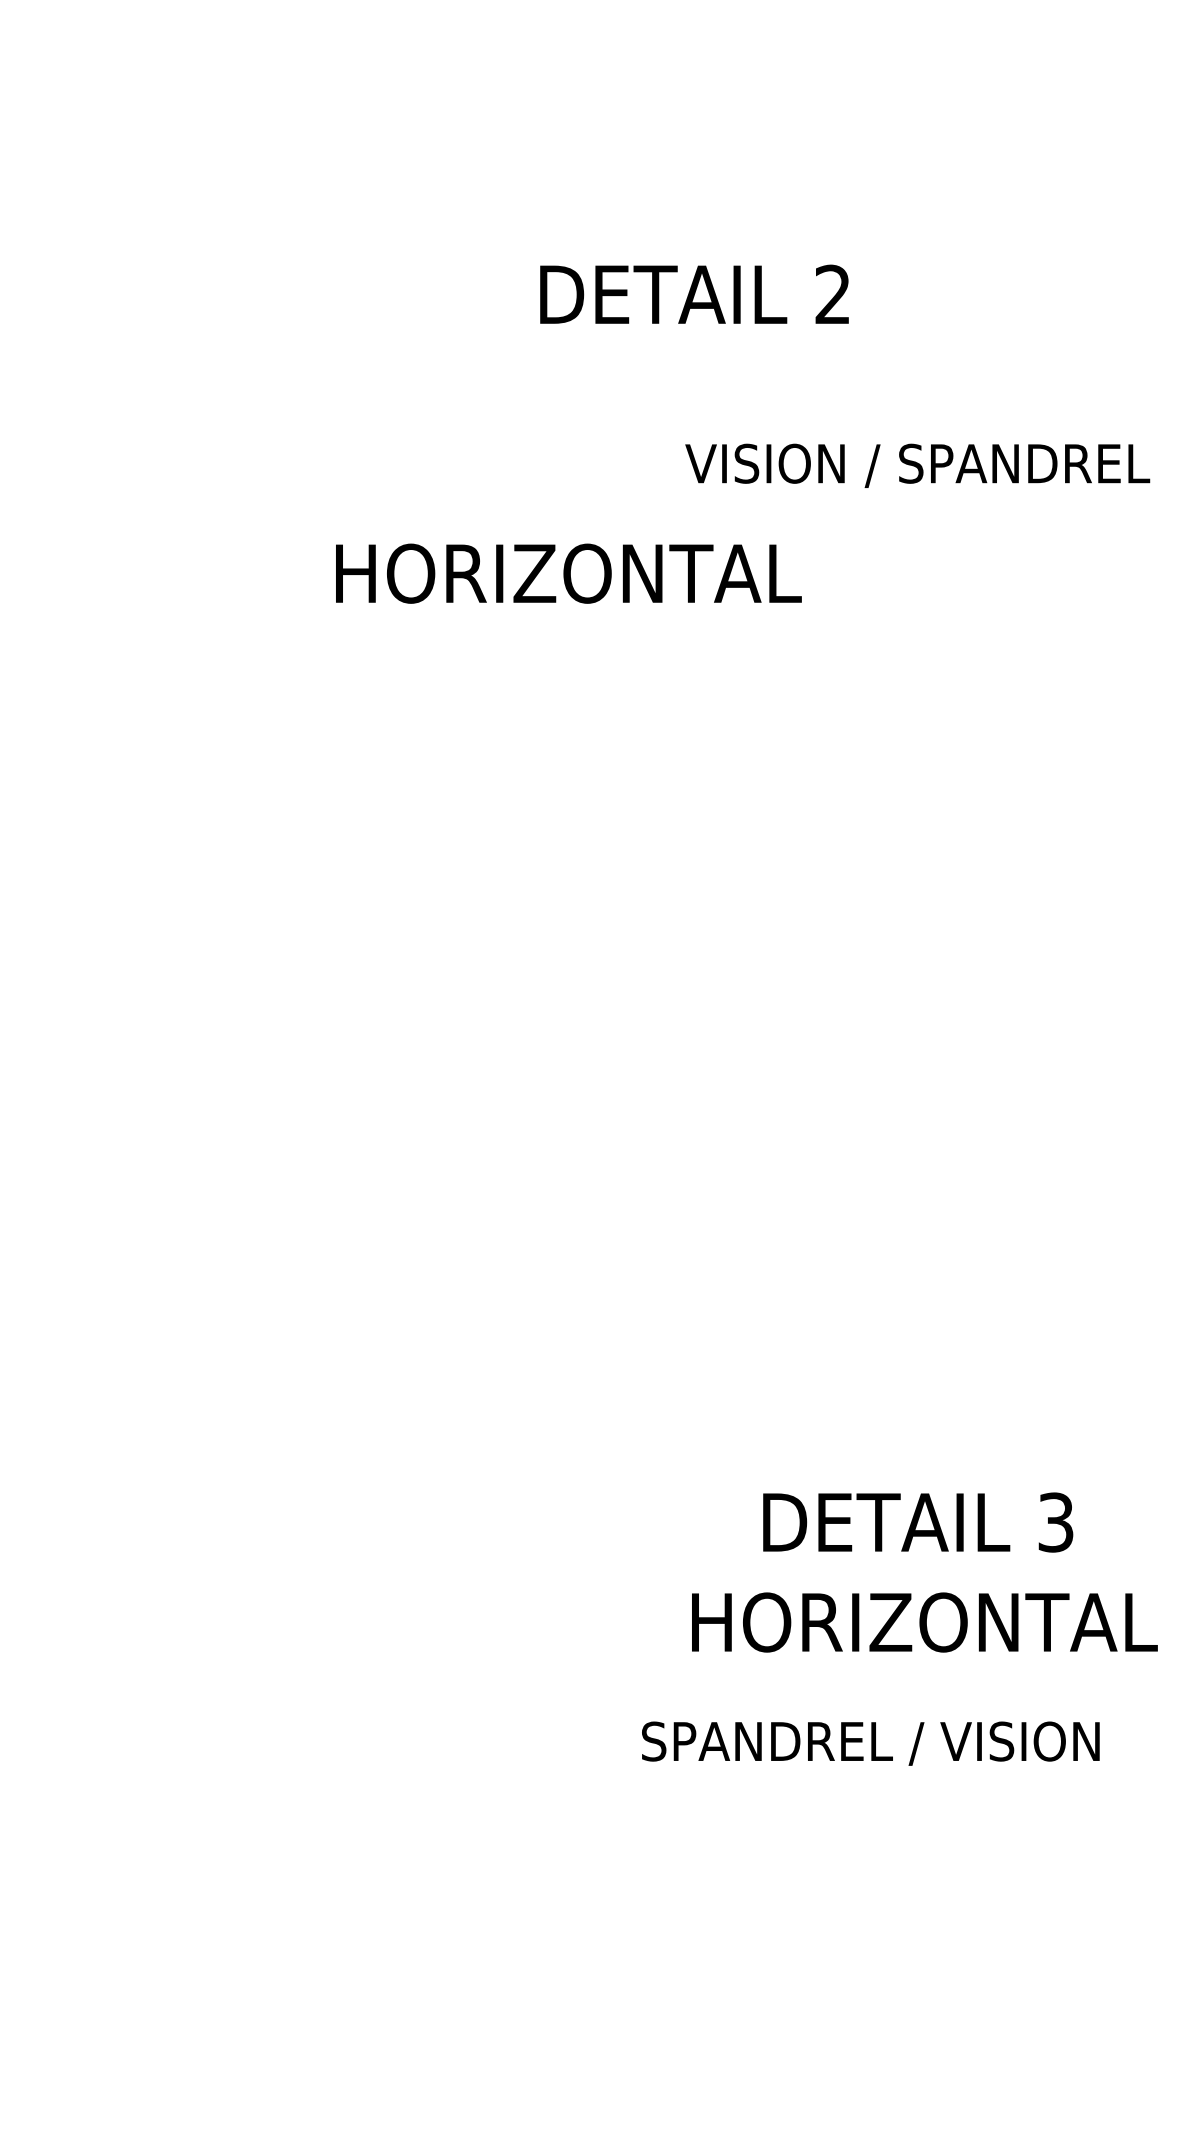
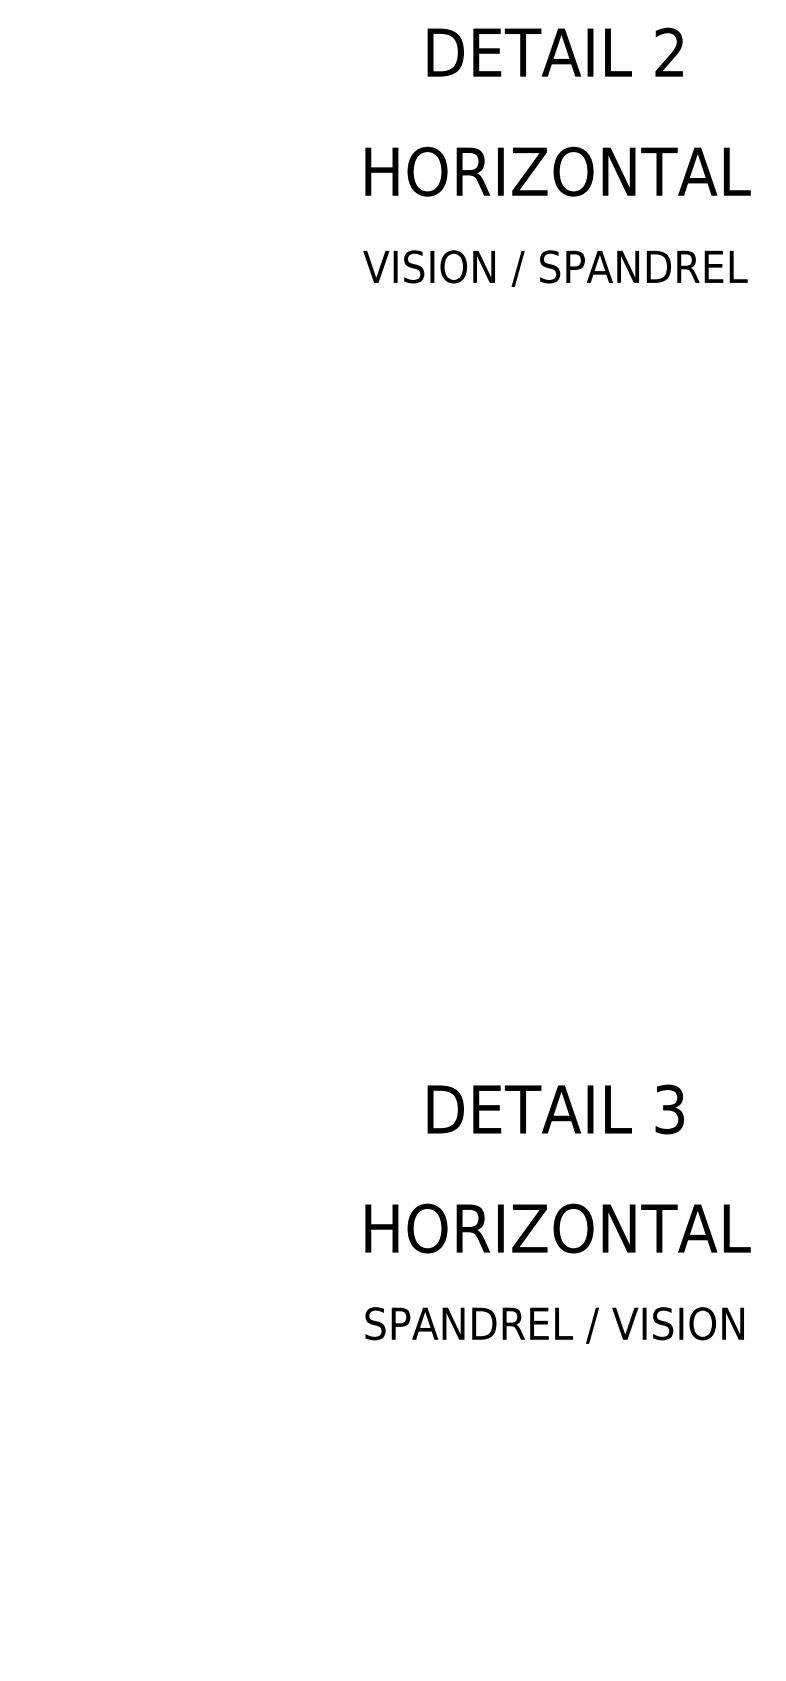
text: (694, 293) -> (555, 51), moved
text: (917, 465) -> (555, 268), moved
text: (568, 573) -> (557, 171), moved
text: (924, 1622) -> (557, 1228), moved
text: (870, 1743) -> (554, 1325), moved

